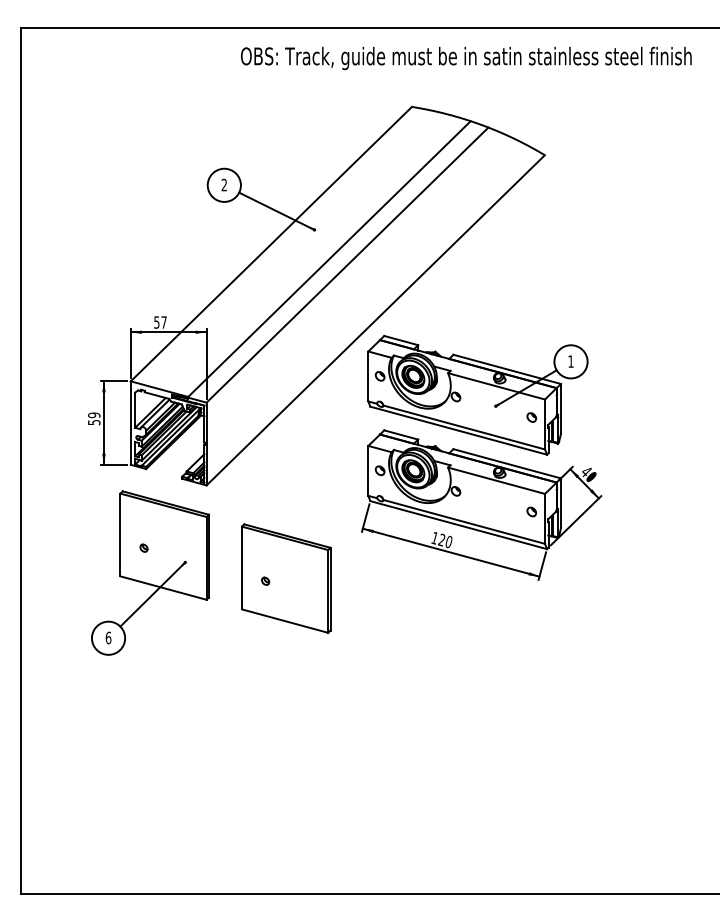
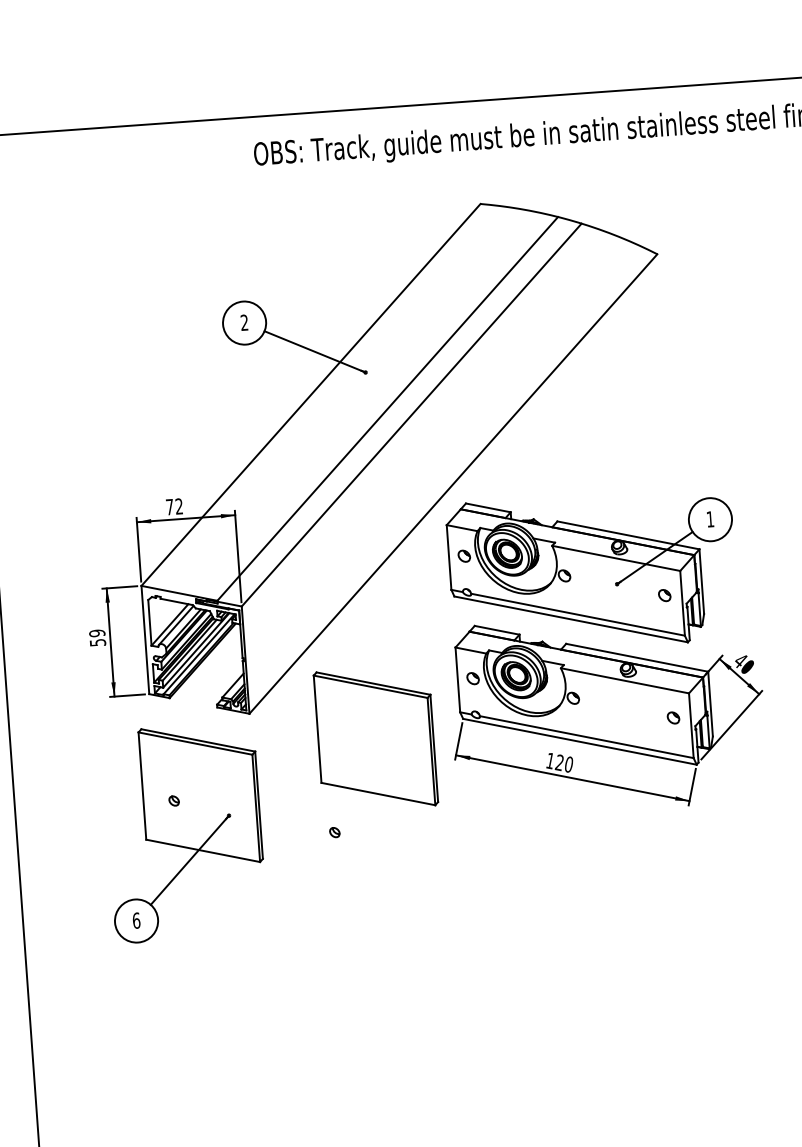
text: (160, 322) -> (174, 506), 57 -> 72
part: (286, 578) -> (376, 738), moved

